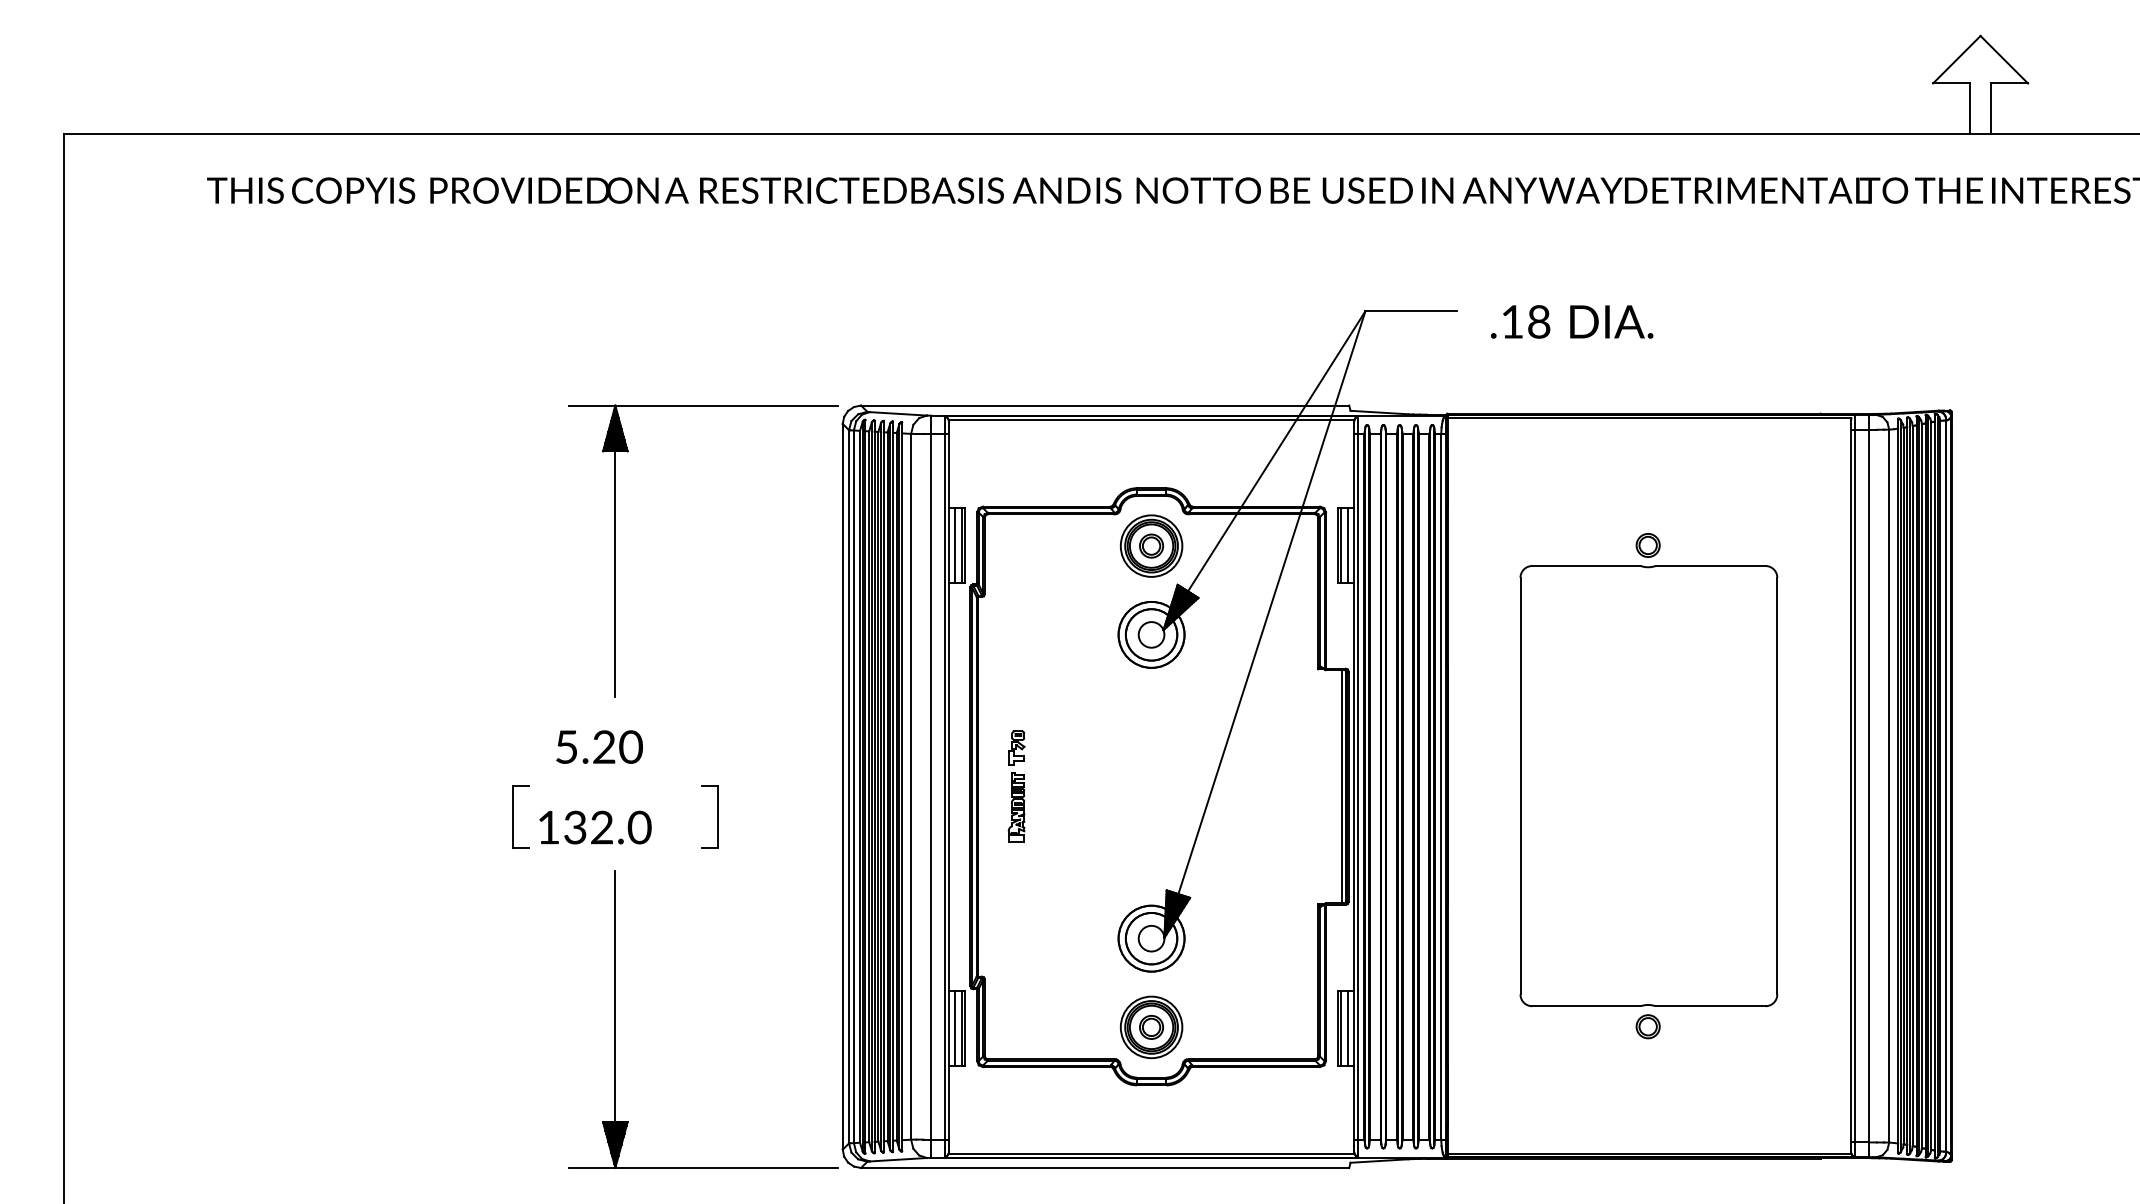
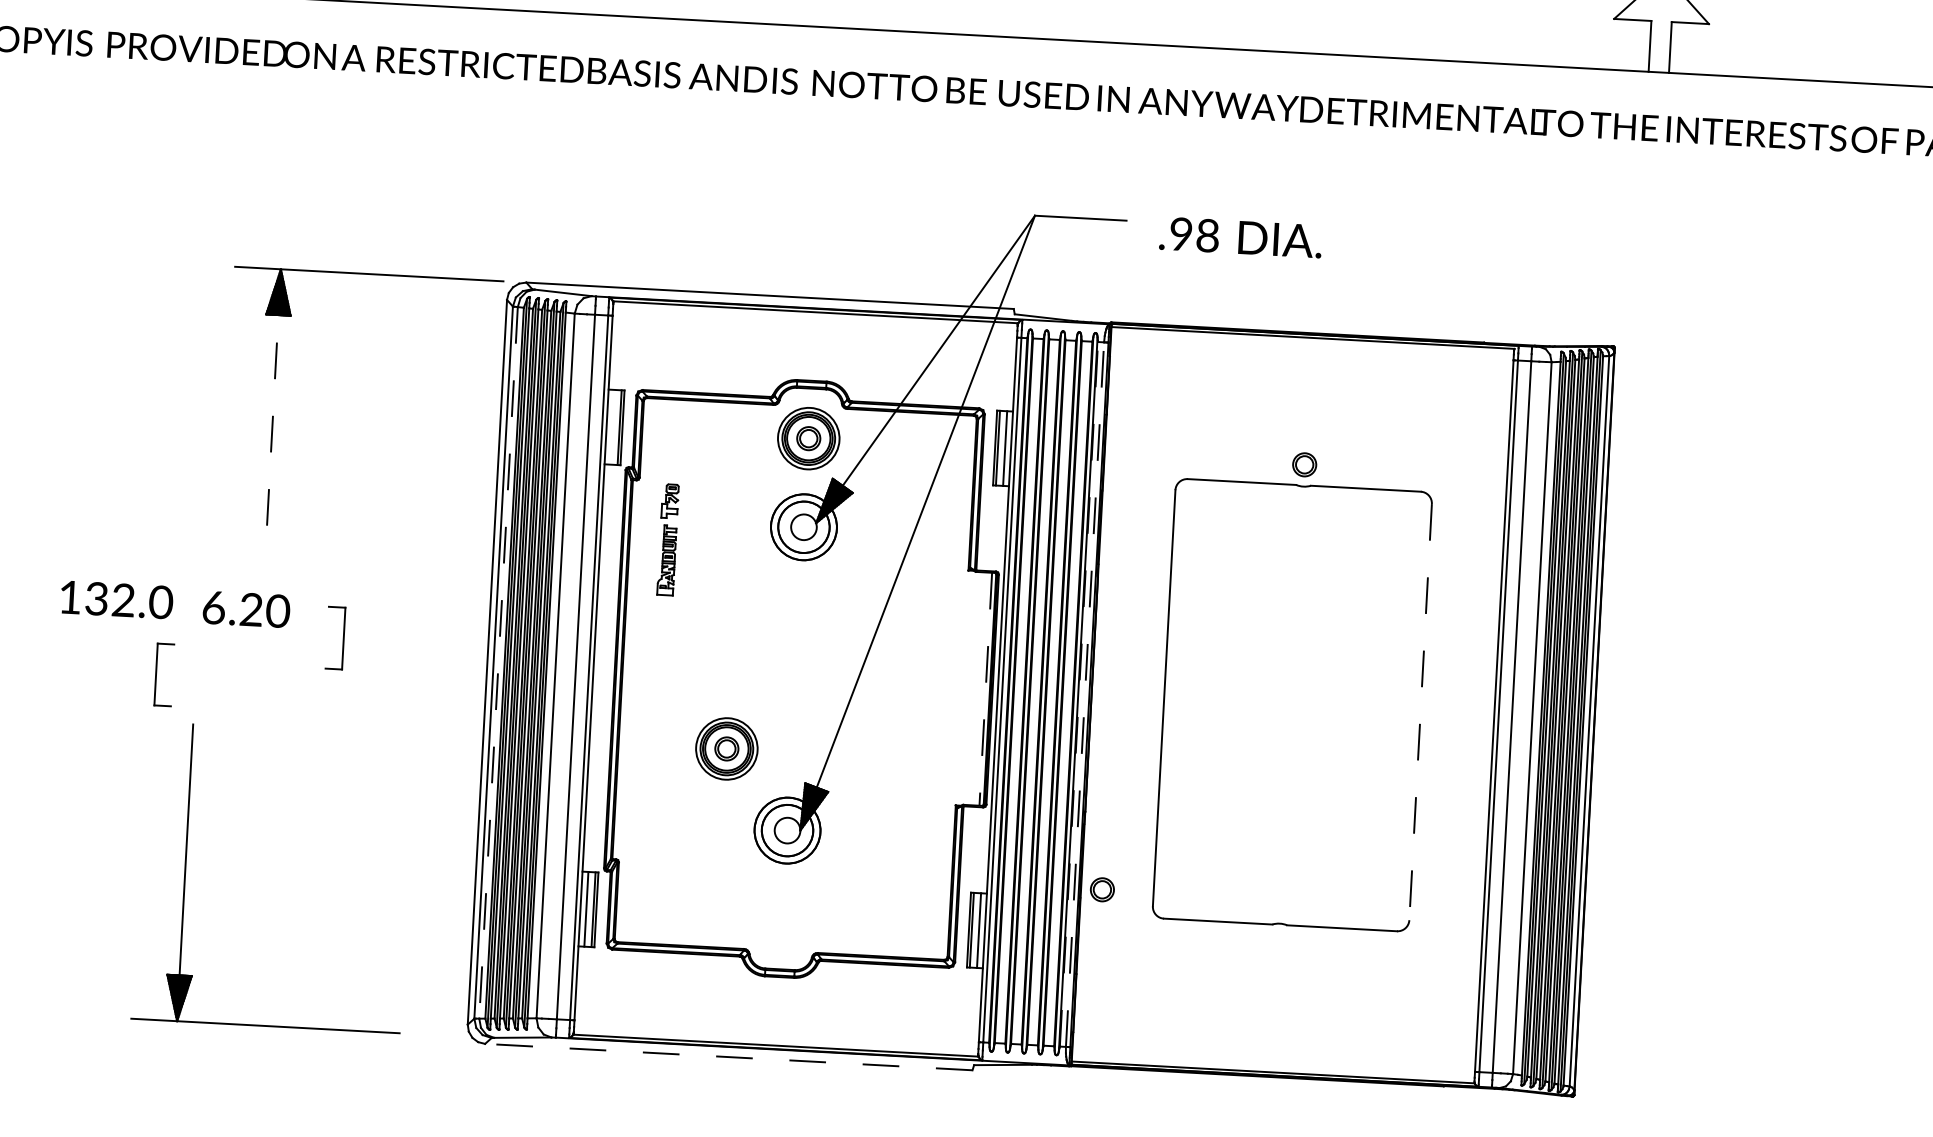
text: (1511, 321) -> (1180, 233), .18 -> .98
line: (954, 544) -> (612, 426), removed
line: (615, 551) -> (273, 415), solid -> dashed
text: (567, 746) -> (214, 607), 5.20 -> 6.20
part: (1016, 786) -> (668, 539), moved
line: (1341, 786) -> (985, 688), solid -> dashed
line: (1435, 786) -> (1079, 694), solid -> dashed
line: (1441, 786) -> (1085, 694), solid -> dashed
line: (1777, 786) -> (1420, 712), solid -> dashed
line: (853, 787) -> (498, 663), solid -> dashed
part: (717, 816) -> (343, 638), moved
text: (595, 827) -> (116, 599), moved
part: (615, 1019) -> (185, 872), moved
part: (1647, 1026) -> (1101, 889), moved
part: (1151, 1027) -> (726, 749), moved
line: (1104, 1167) -> (728, 1056), solid -> dashed

